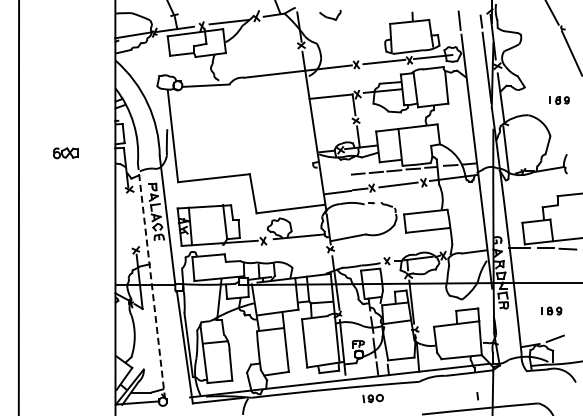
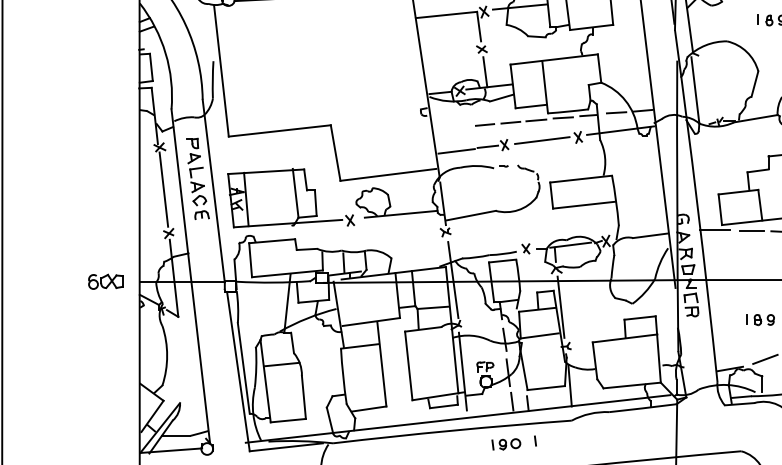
part: (65, 153) -> (105, 282), moved
line: (132, 219) -> (163, 189), added
line: (151, 280) -> (190, 276), dashed -> solid
line: (477, 396) -> (535, 441), moved

